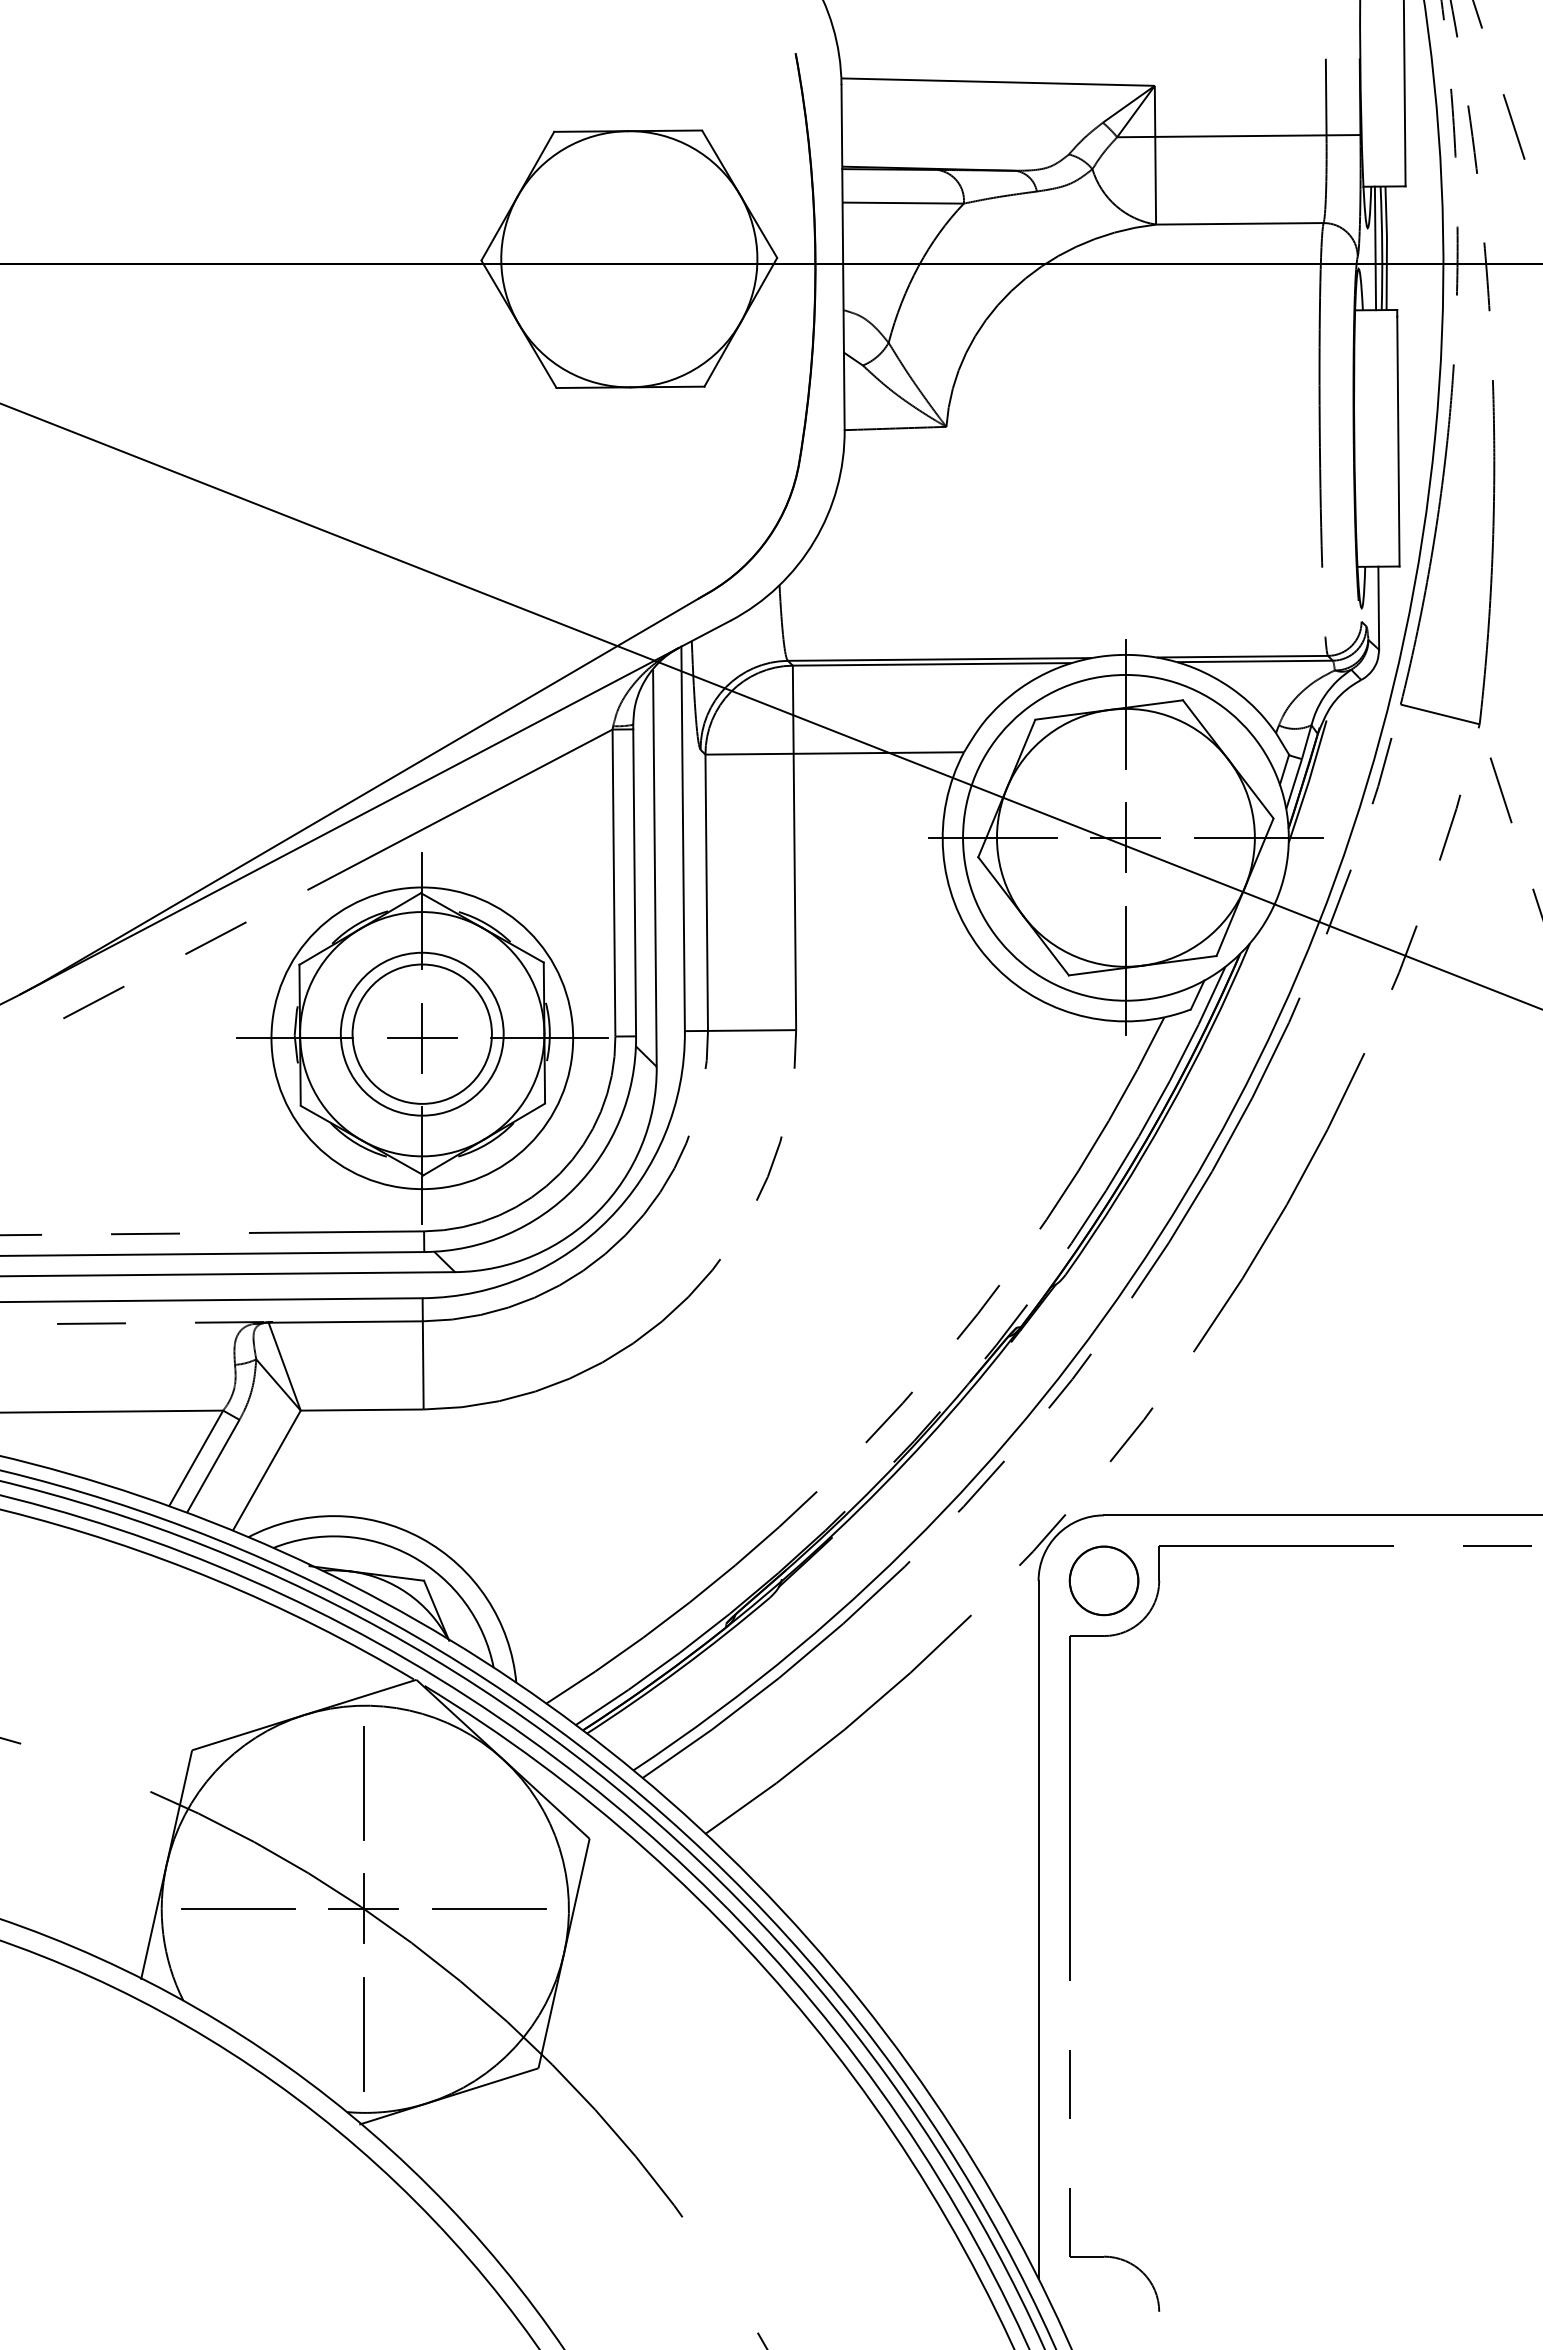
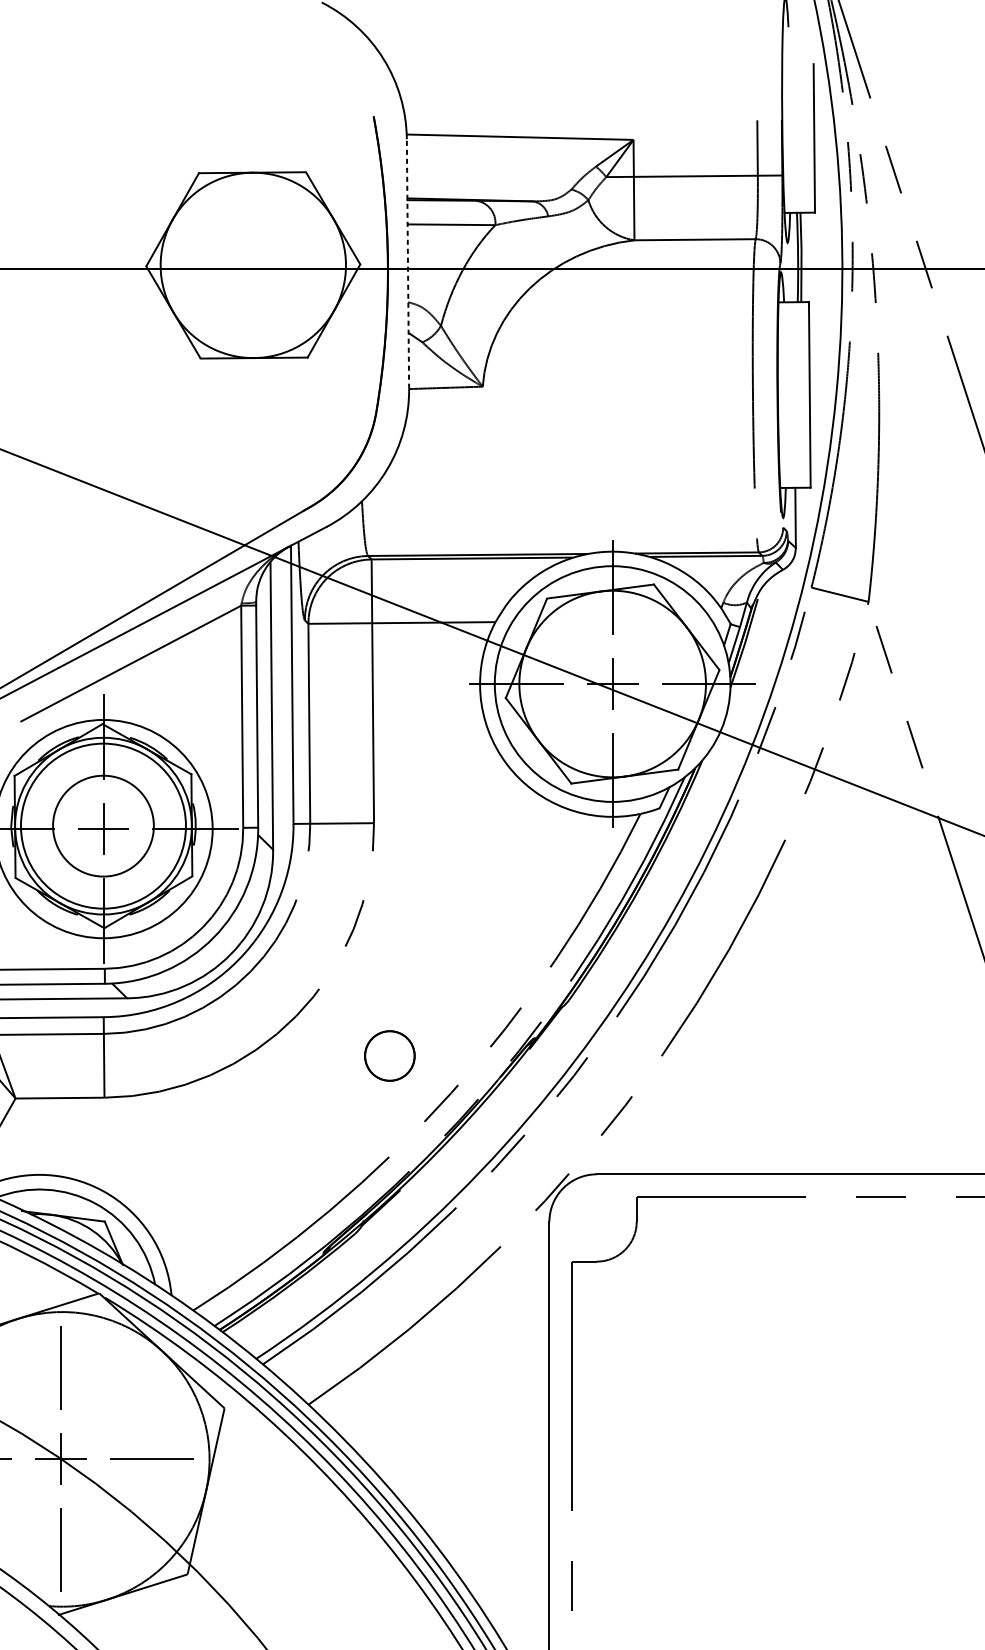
line: (1375, 248) -> (793, 257), removed
line: (843, 256) -> (408, 263), solid -> dashed
circle: (421, 1033) -> (102, 825), size x1.4
part: (1103, 1580) -> (389, 1055), moved

